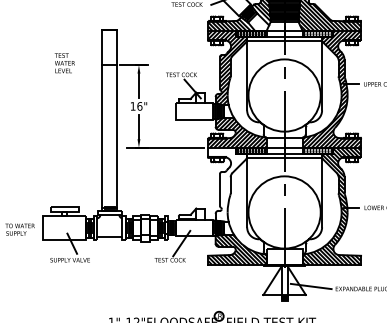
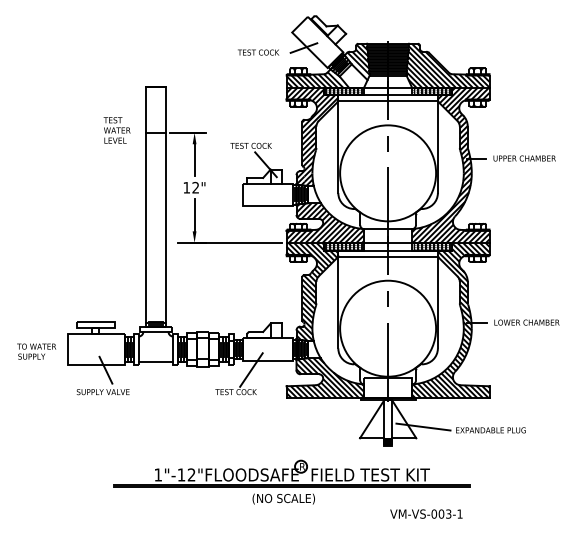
text: (64, 63) -> (116, 130), moved
text: (139, 106) -> (195, 187), 16" -> 12"
hatch: (227, 184) -> (312, 291), added

